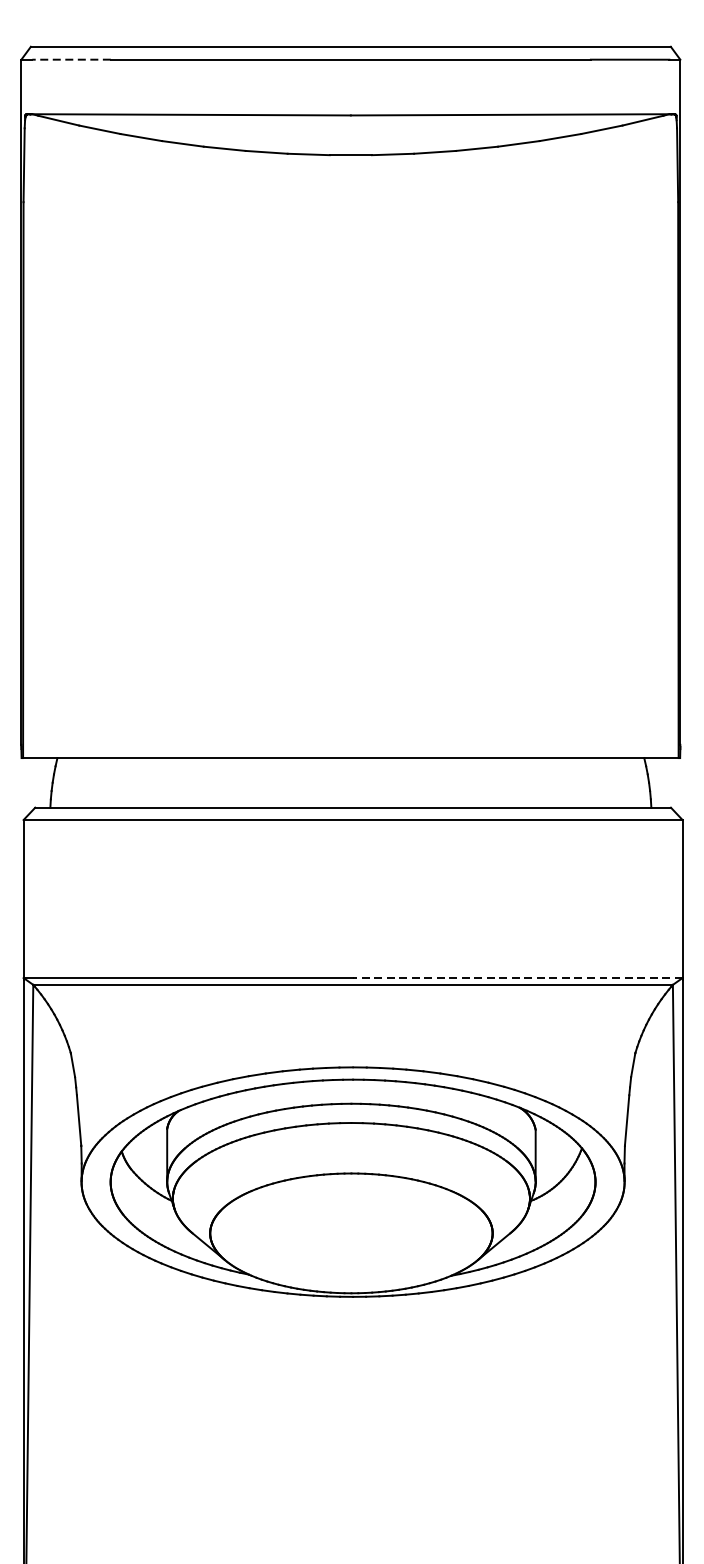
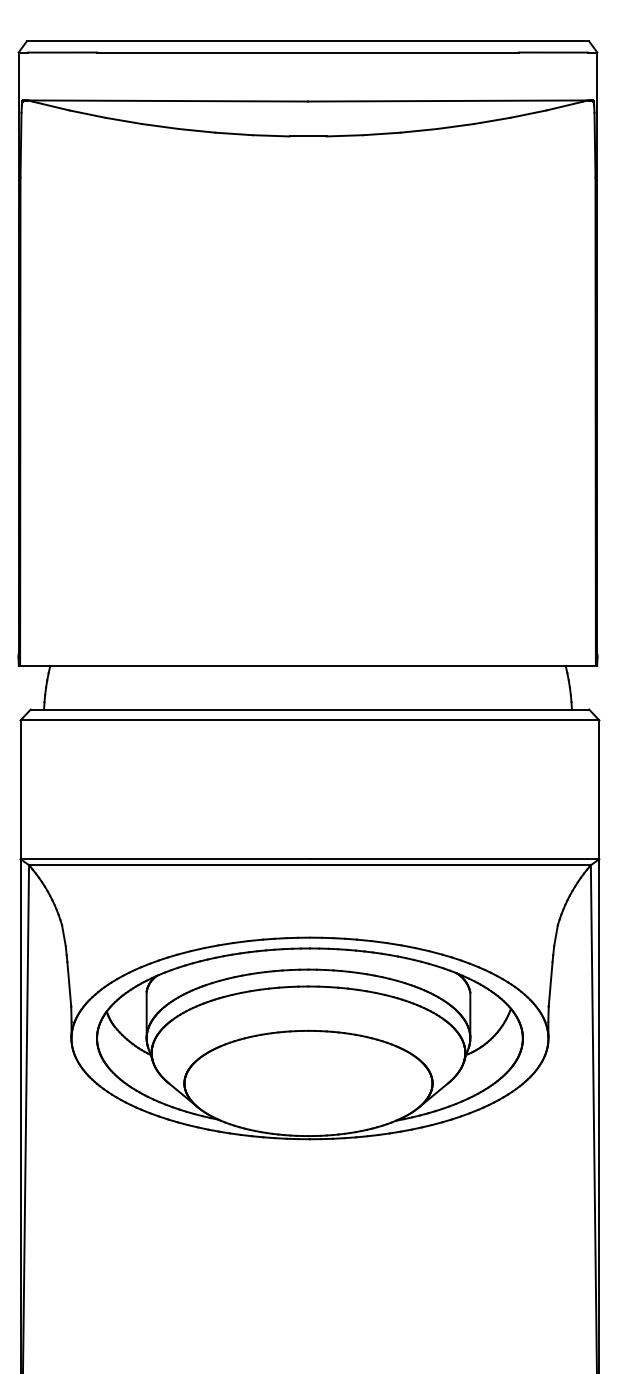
line: (71, 59) -> (62, 52), dashed -> solid
line: (517, 978) -> (454, 859), dashed -> solid

